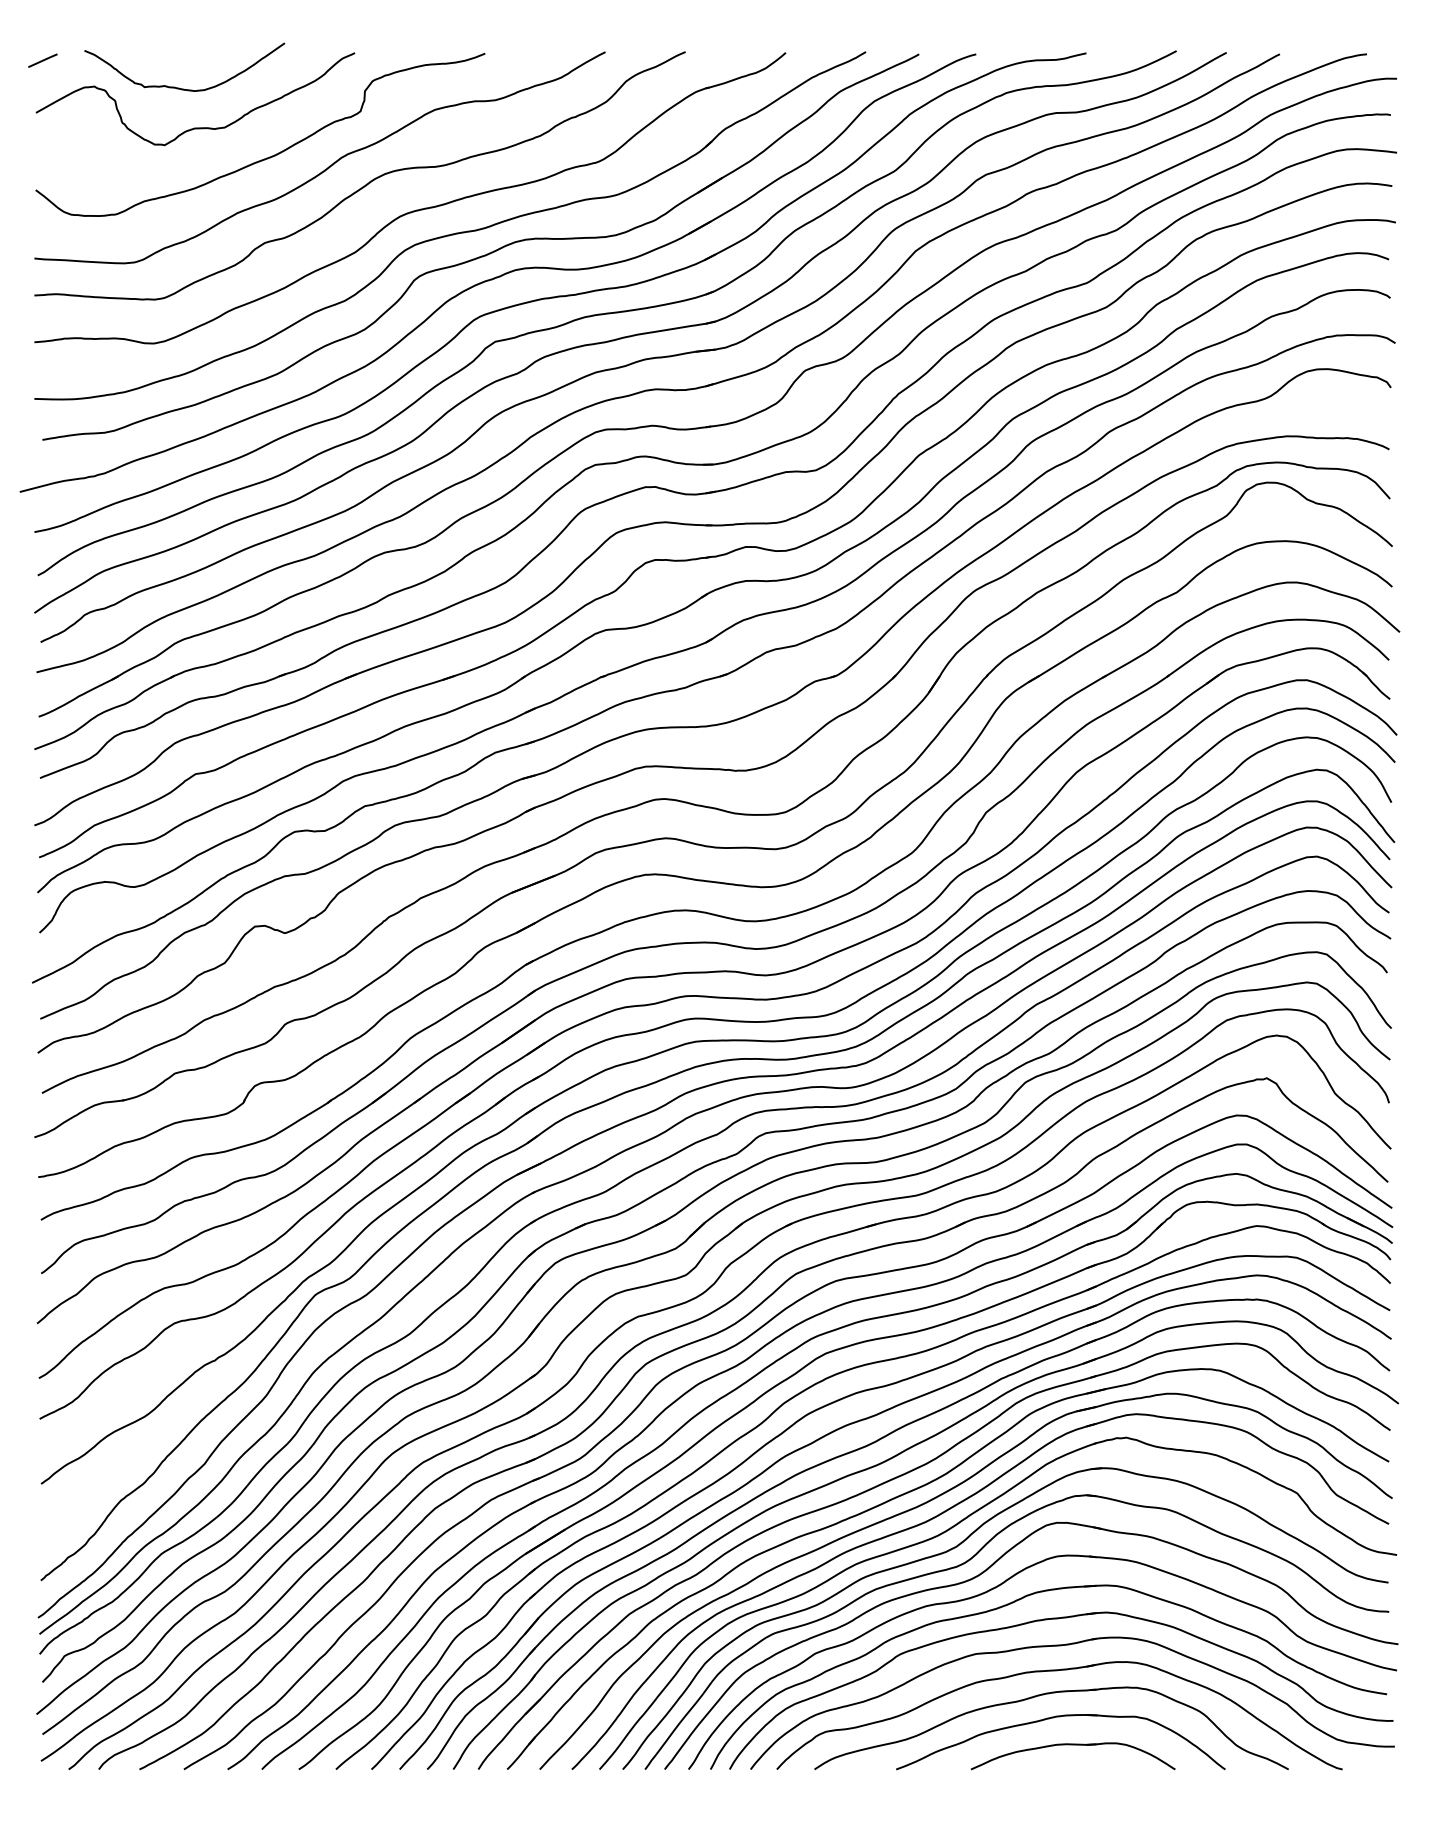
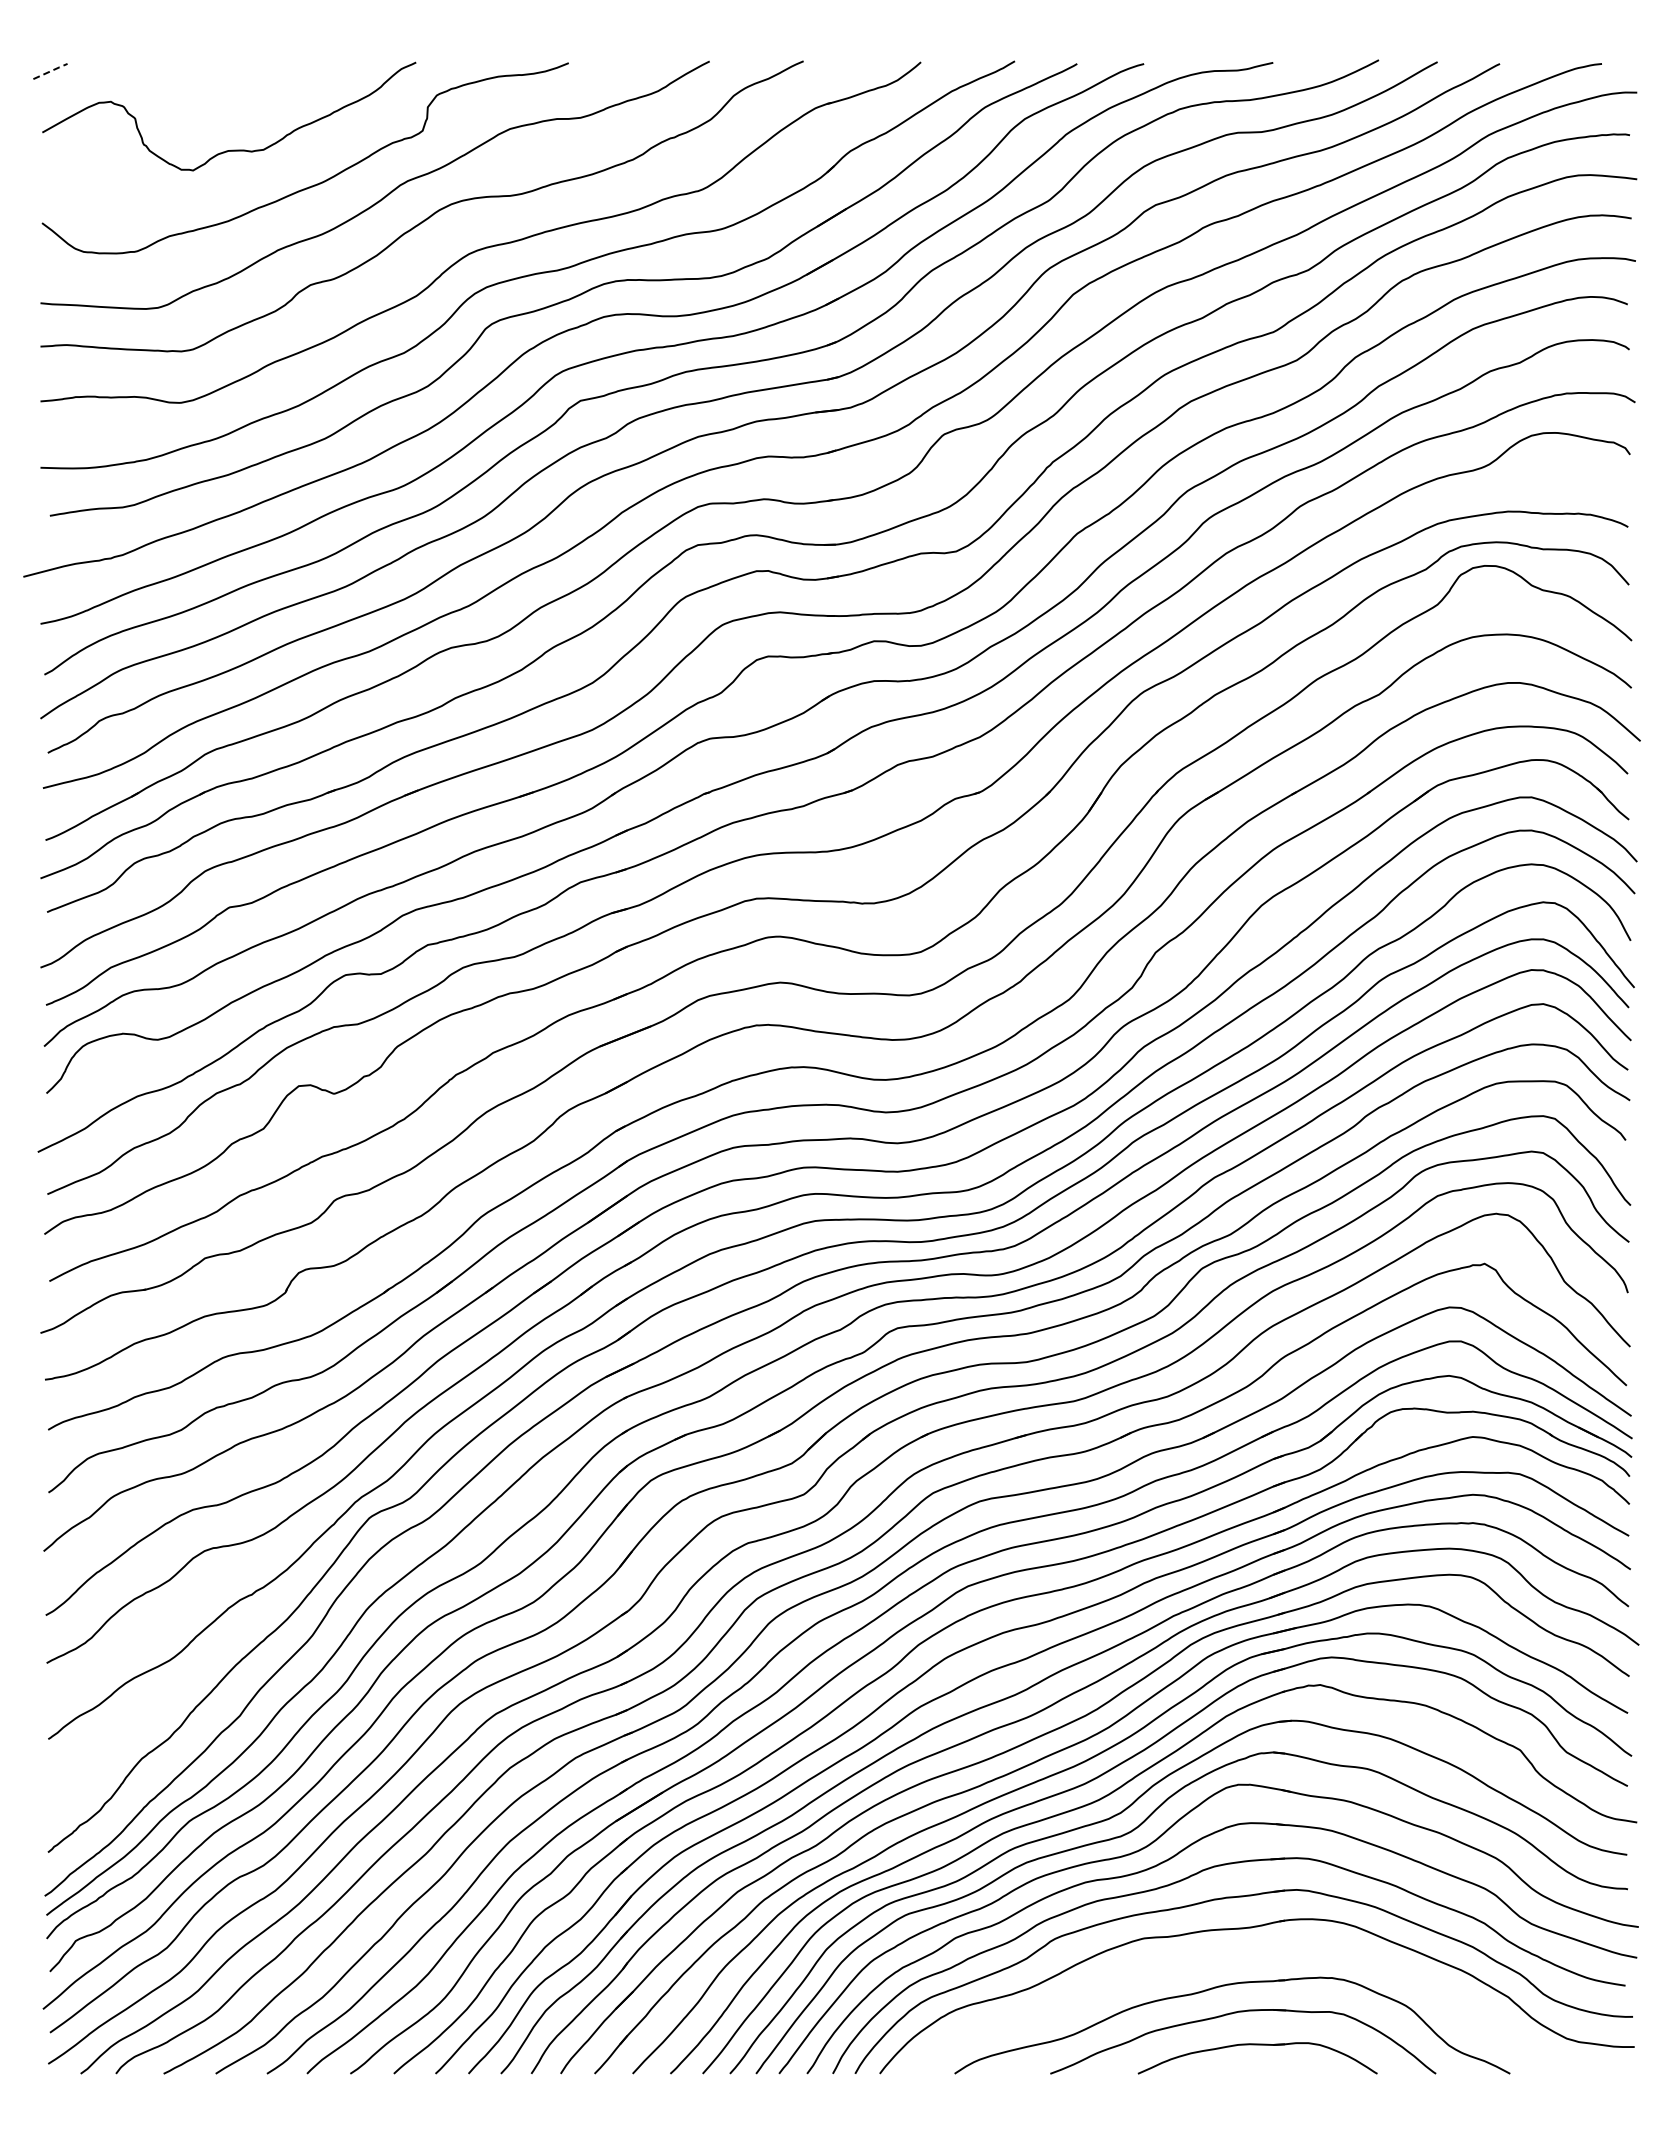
line: (43, 60) -> (51, 71), solid -> dashed
curve: (181, 88) -> (212, 103), removed
part: (1059, 1671) -> (1241, 1958), removed

